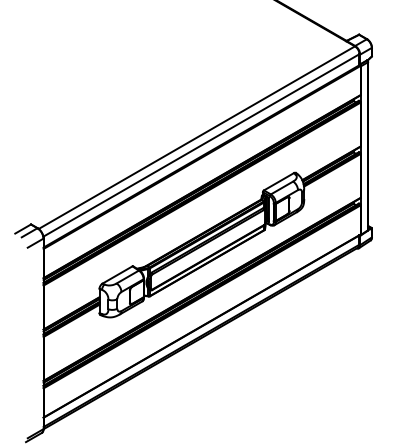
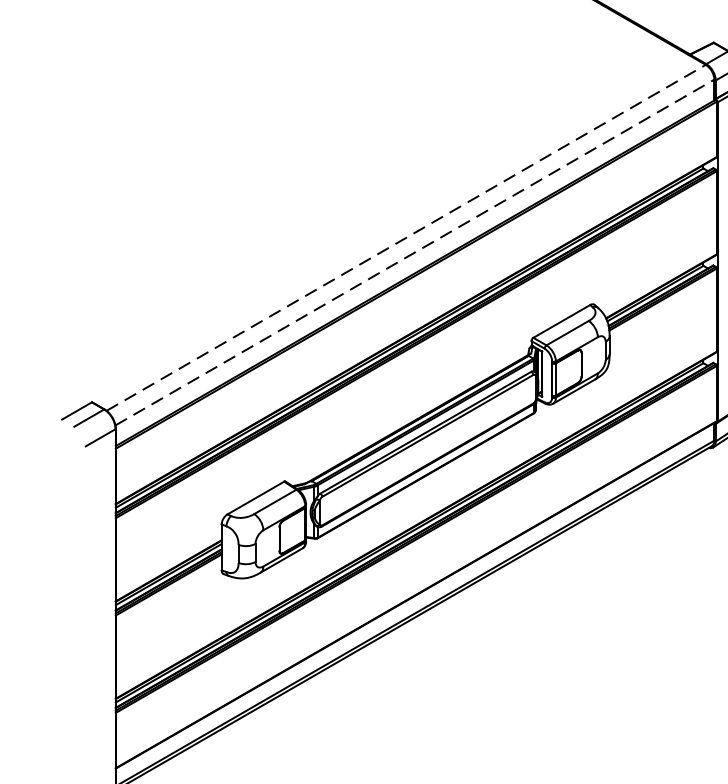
line: (196, 137) -> (405, 237), solid -> dashed
line: (201, 145) -> (414, 252), solid -> dashed

